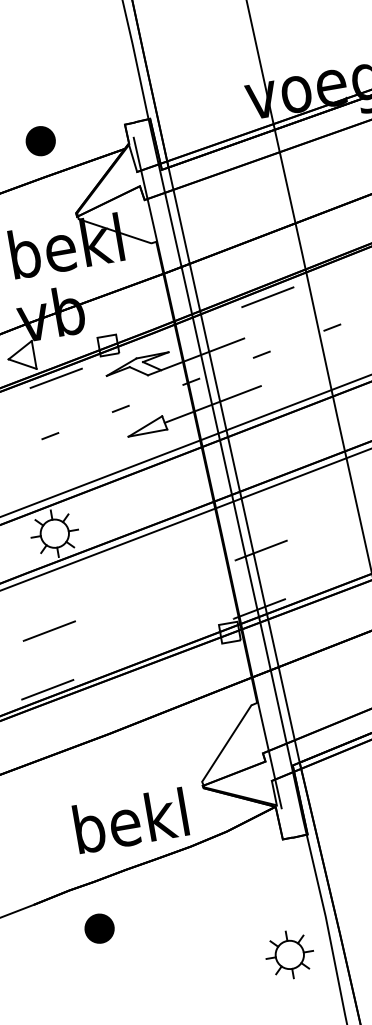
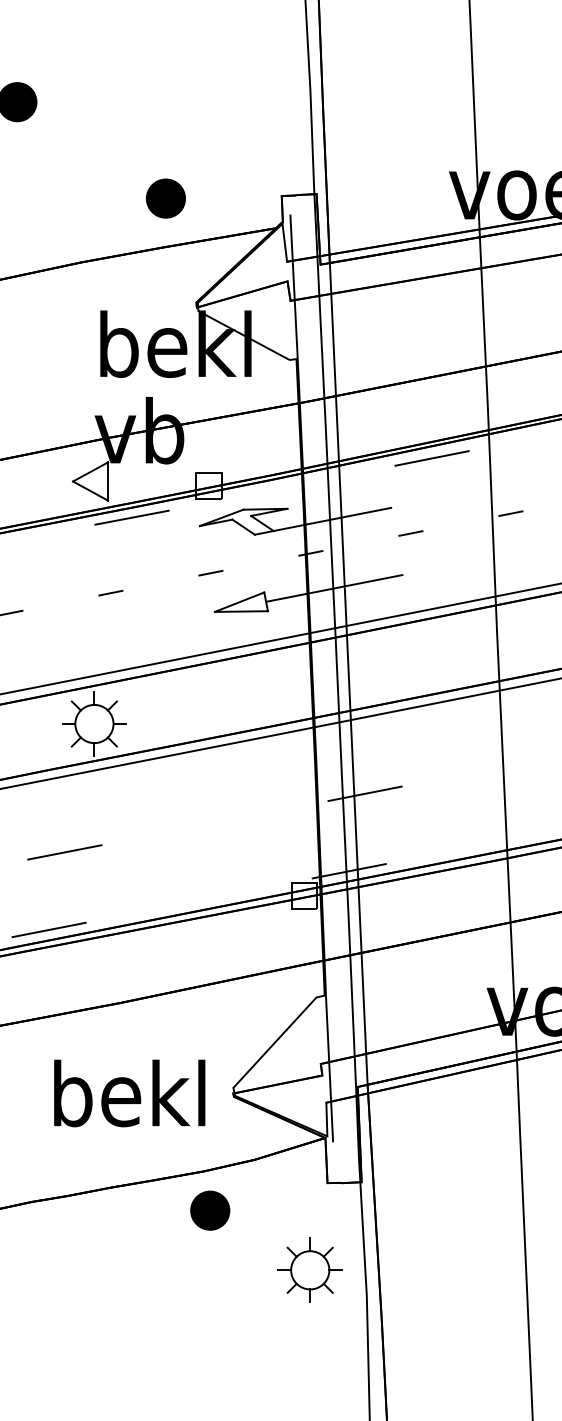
text: (130, 820) -> (129, 1093), moved
part: (99, 928) -> (210, 1210), moved
part: (289, 954) -> (309, 1269), moved

